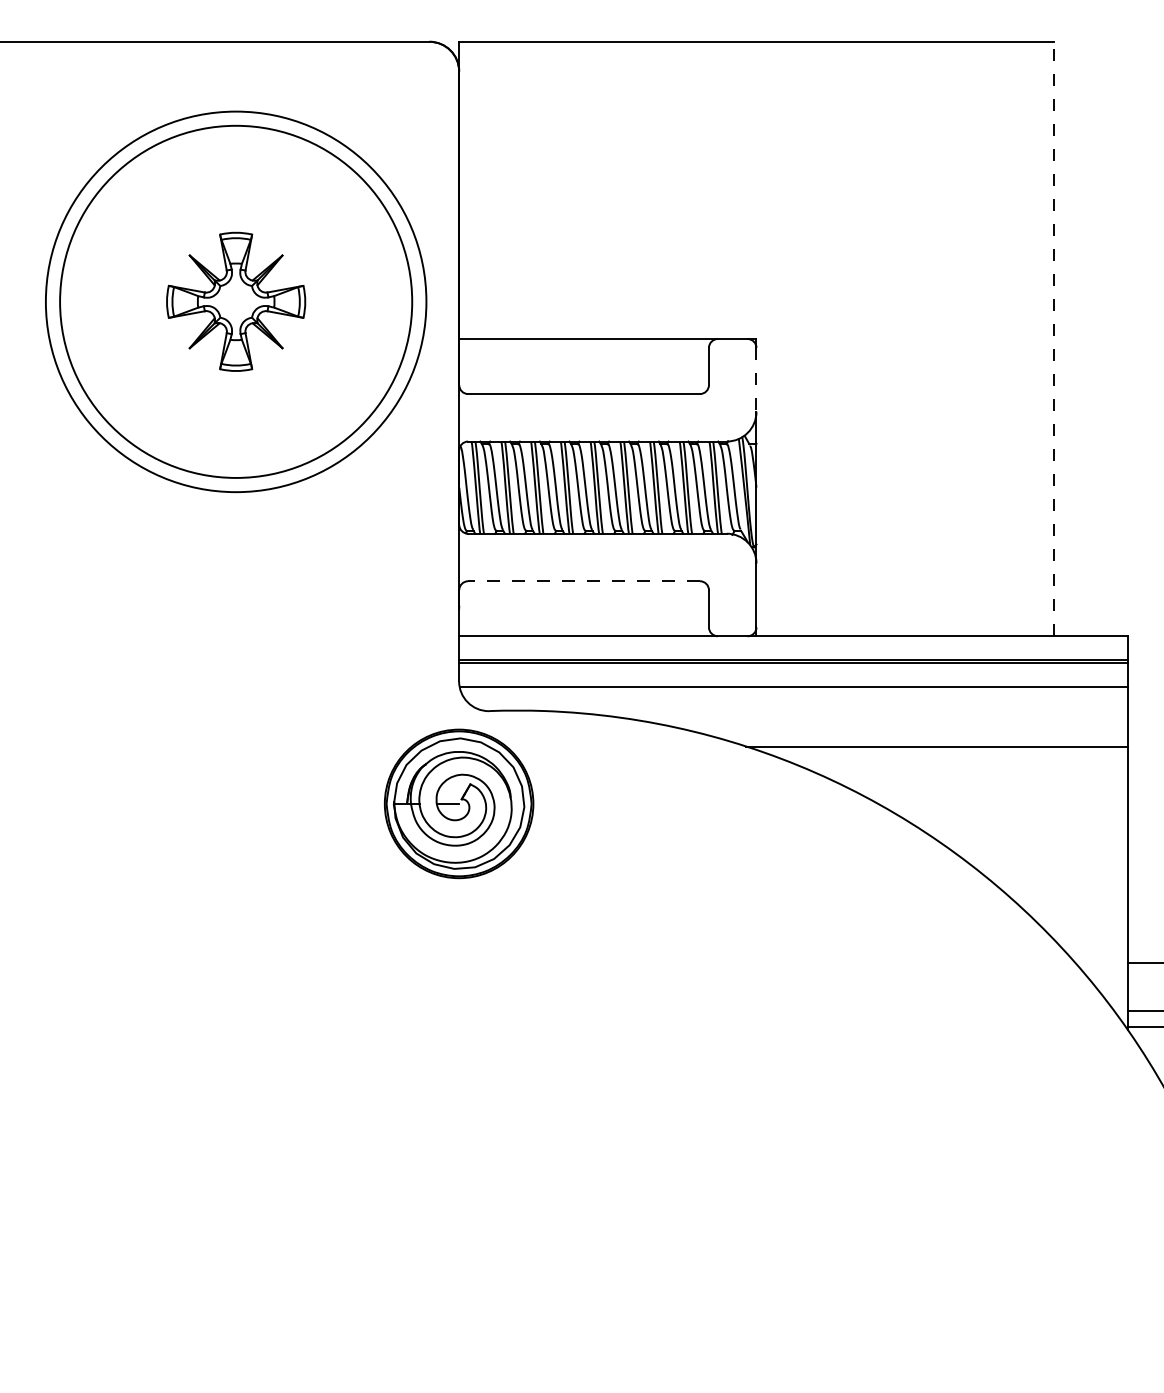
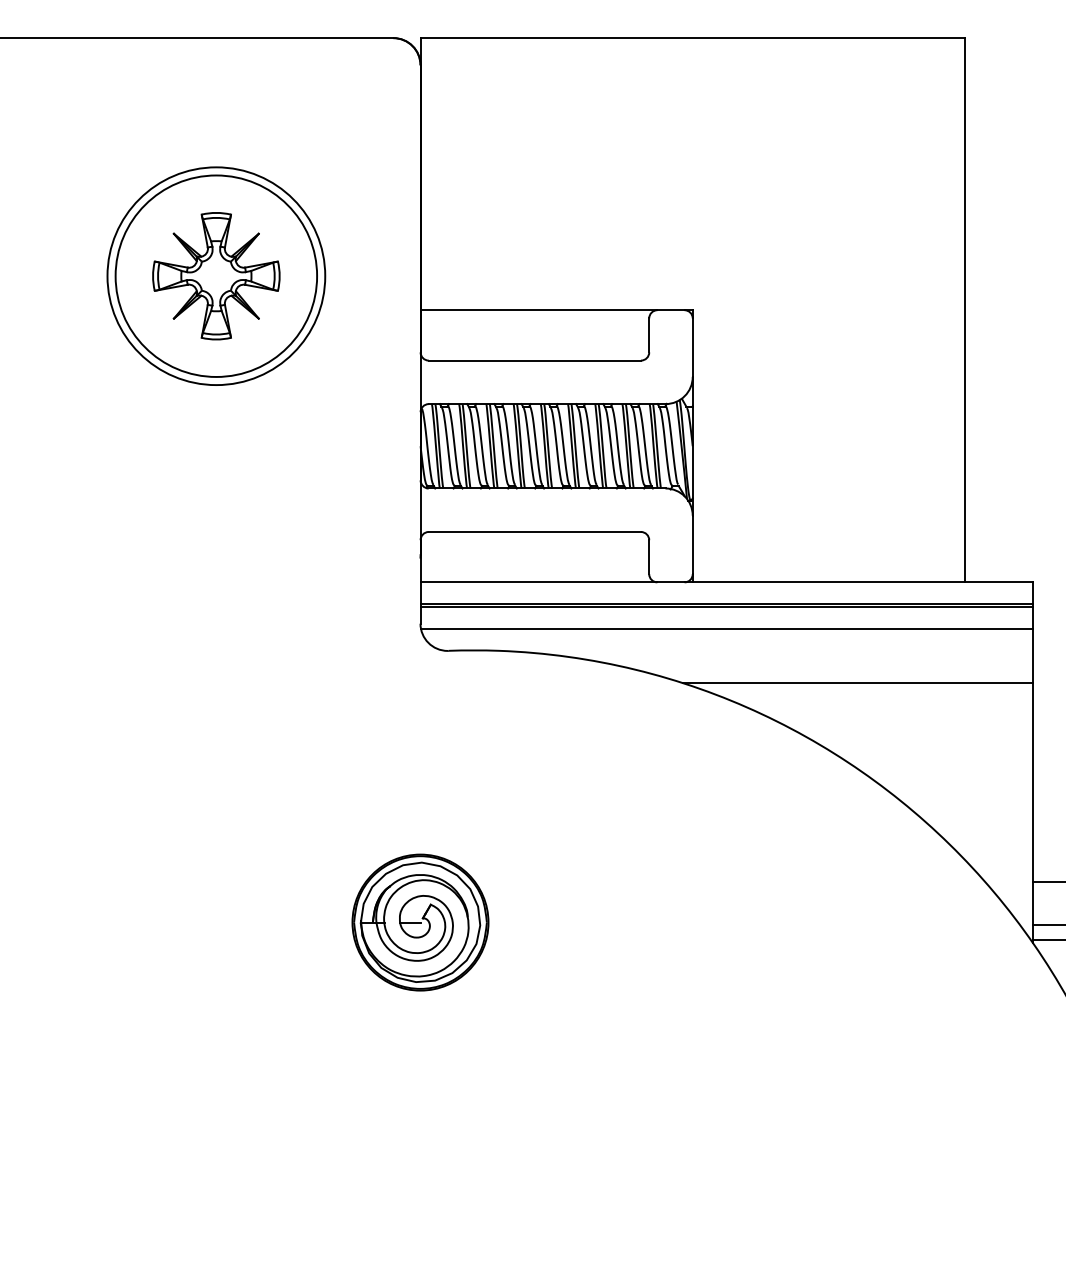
circle: (236, 301) -> (216, 275), size x0.62
circle: (236, 301) -> (216, 275), size x0.62
line: (1053, 338) -> (964, 309), dashed -> solid
line: (756, 379) -> (692, 347), dashed -> solid
line: (584, 581) -> (535, 532), dashed -> solid
part: (459, 803) -> (420, 922), moved

